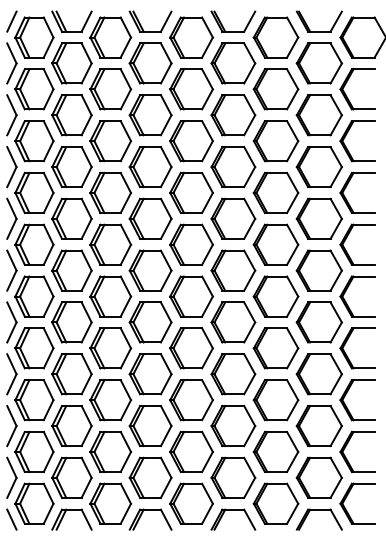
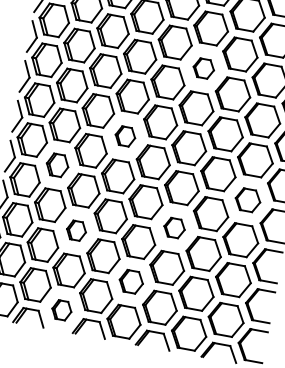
part: (233, 167) -> (203, 68), size x0.6
part: (150, 270) -> (125, 136), size x0.6
part: (71, 322) -> (57, 165), size x0.7
part: (318, 322) -> (247, 200), size x0.7
part: (233, 374) -> (174, 228), size x0.6
part: (110, 400) -> (76, 230), size x0.6
part: (191, 451) -> (131, 281), size x0.7
part: (110, 503) -> (61, 310), size x0.6

